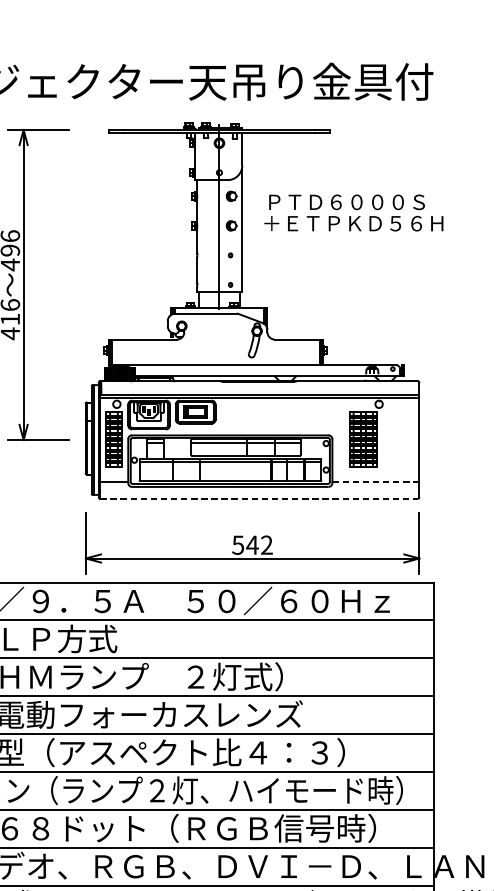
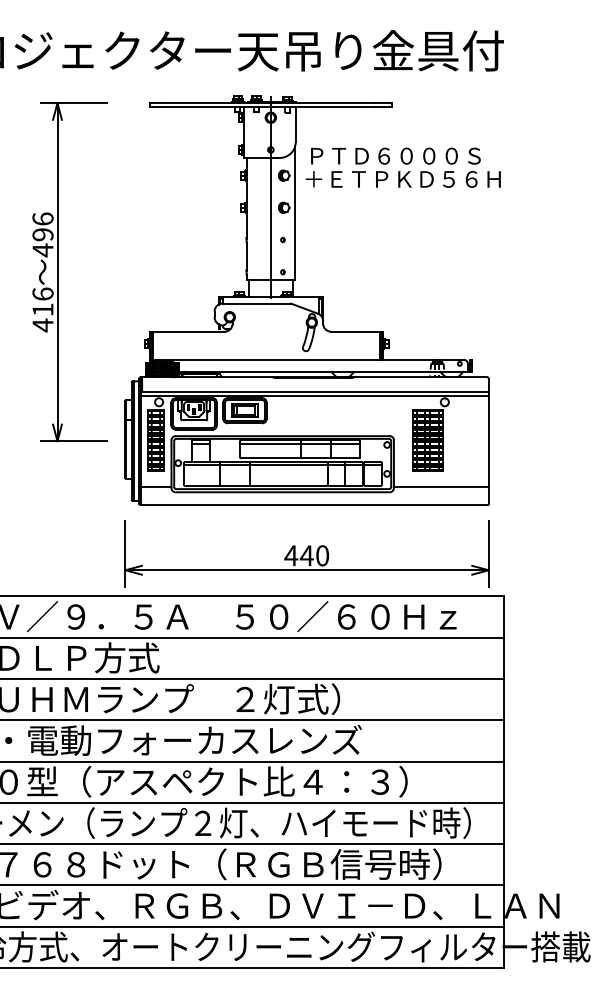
text: (353, 212) -> (402, 167), moved
line: (376, 481) -> (441, 486), dashed -> solid
line: (259, 499) -> (314, 505), dashed -> solid
text: (252, 544) -> (306, 555), 542 -> 440

